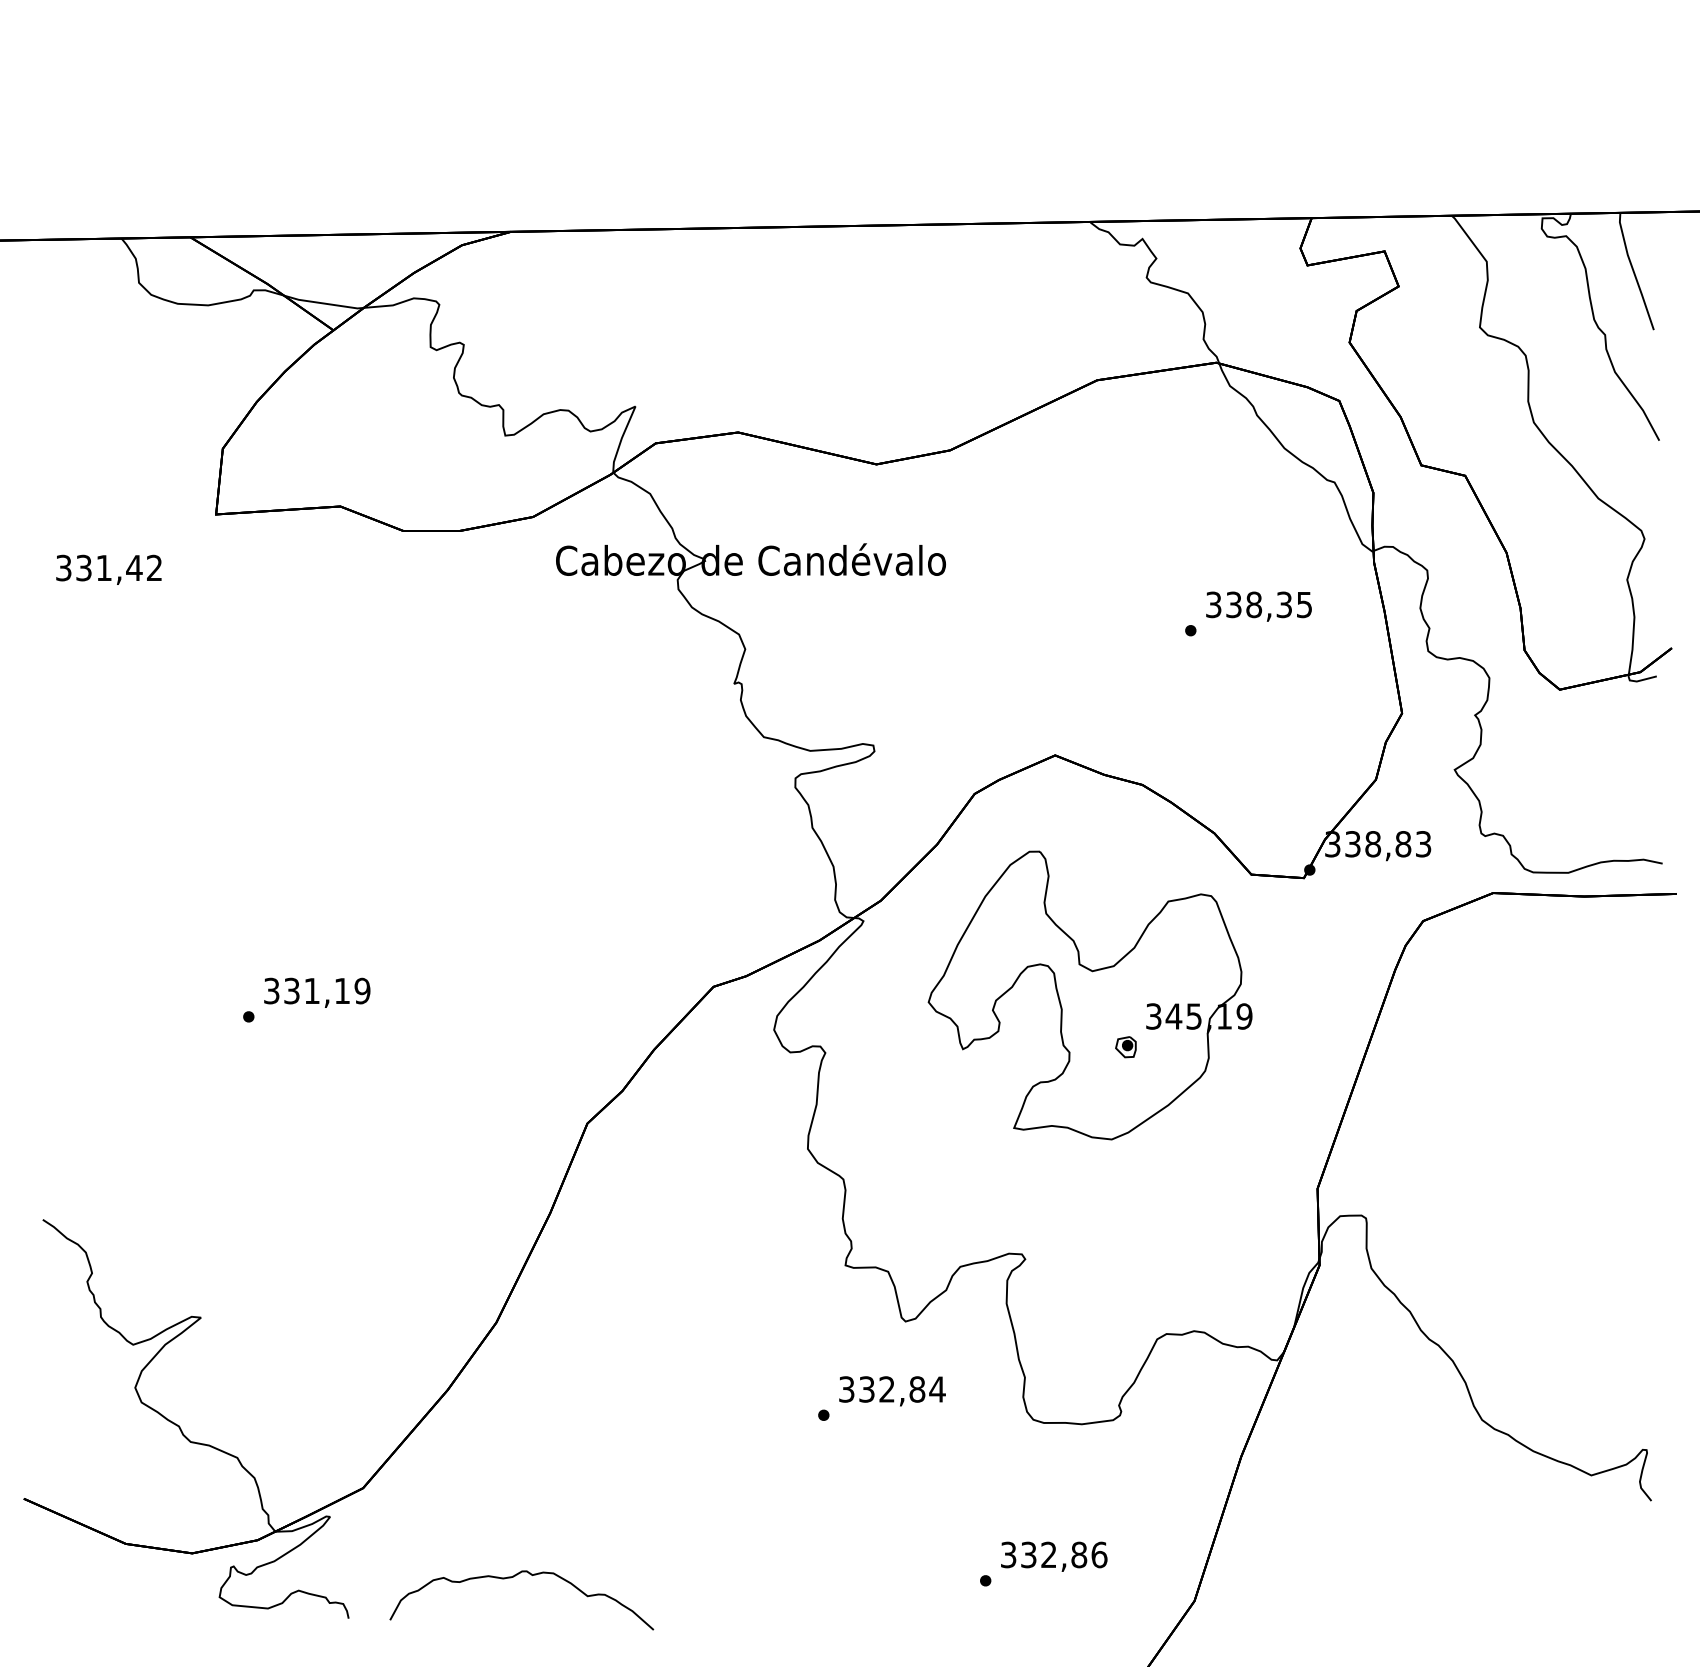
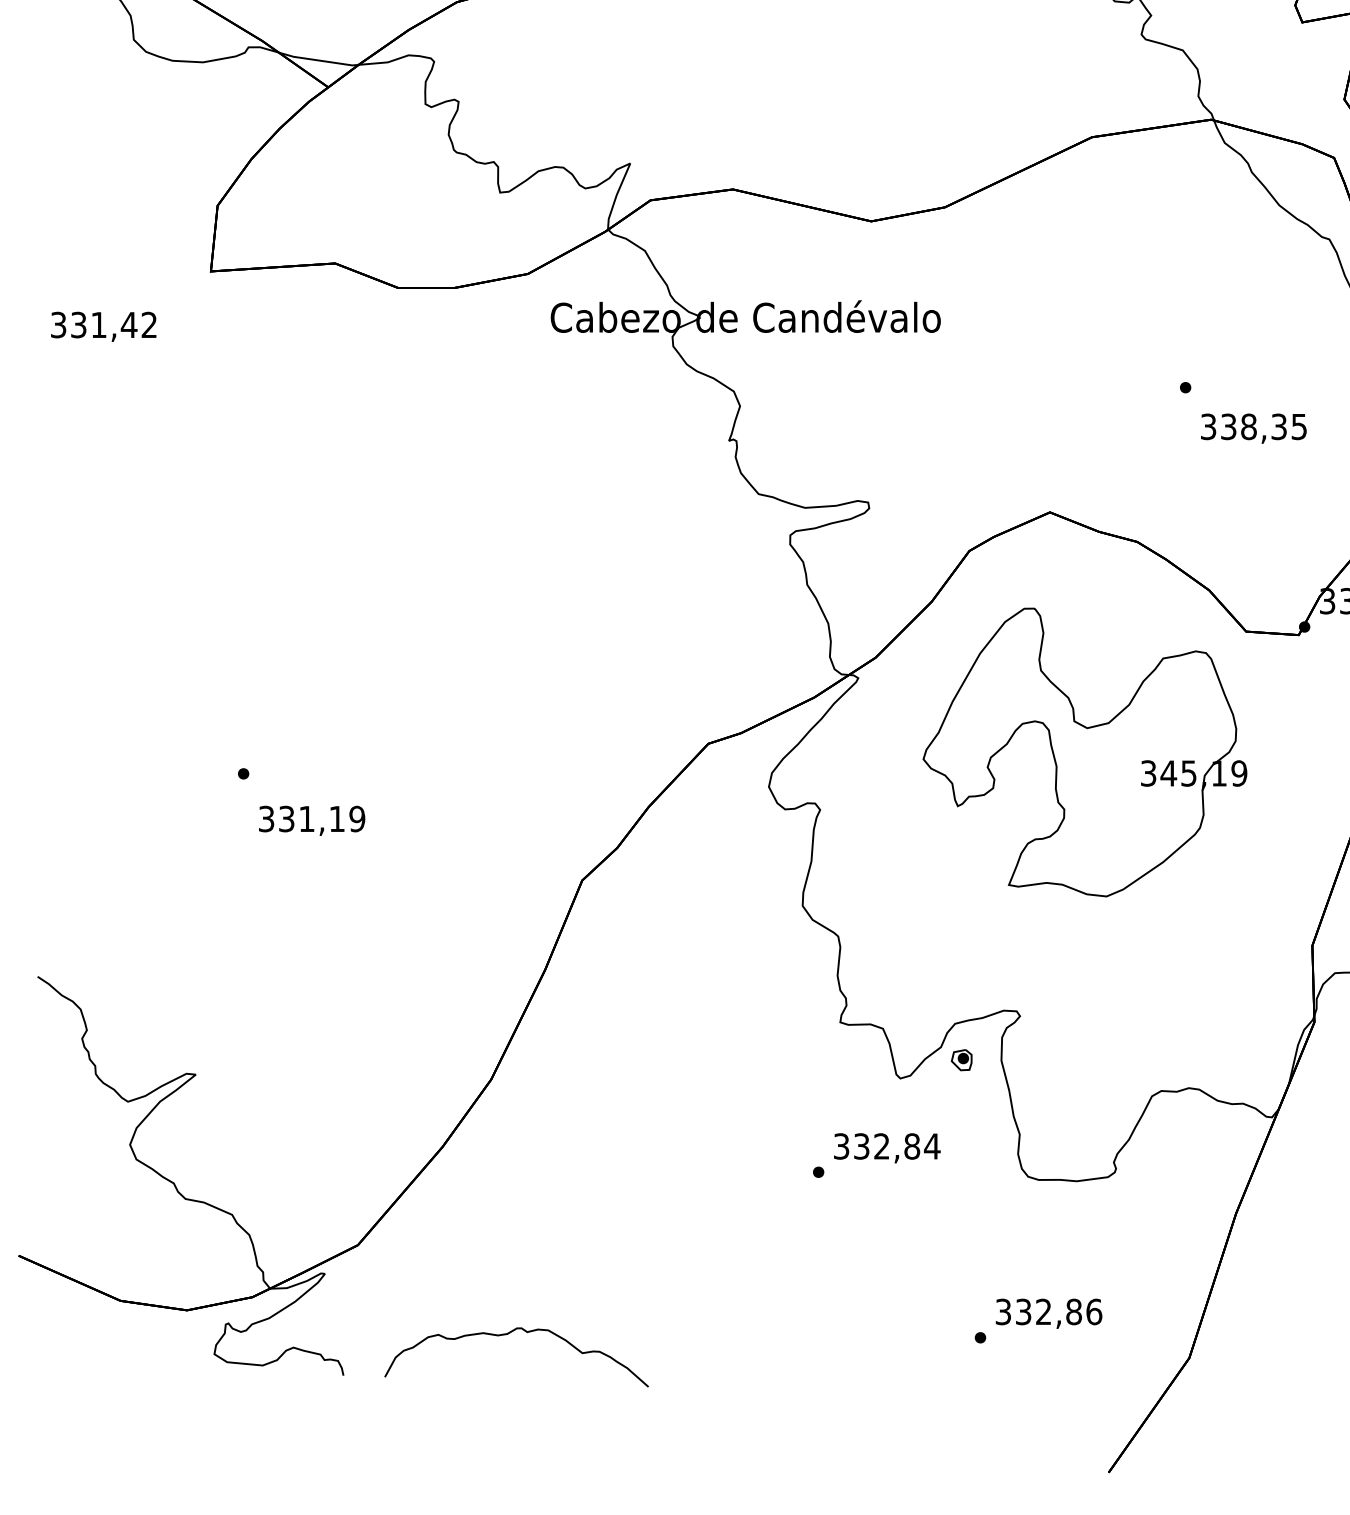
text: (1258, 606) -> (1253, 428), moved
text: (317, 992) -> (312, 820), moved
part: (1125, 1047) -> (961, 1060), moved

